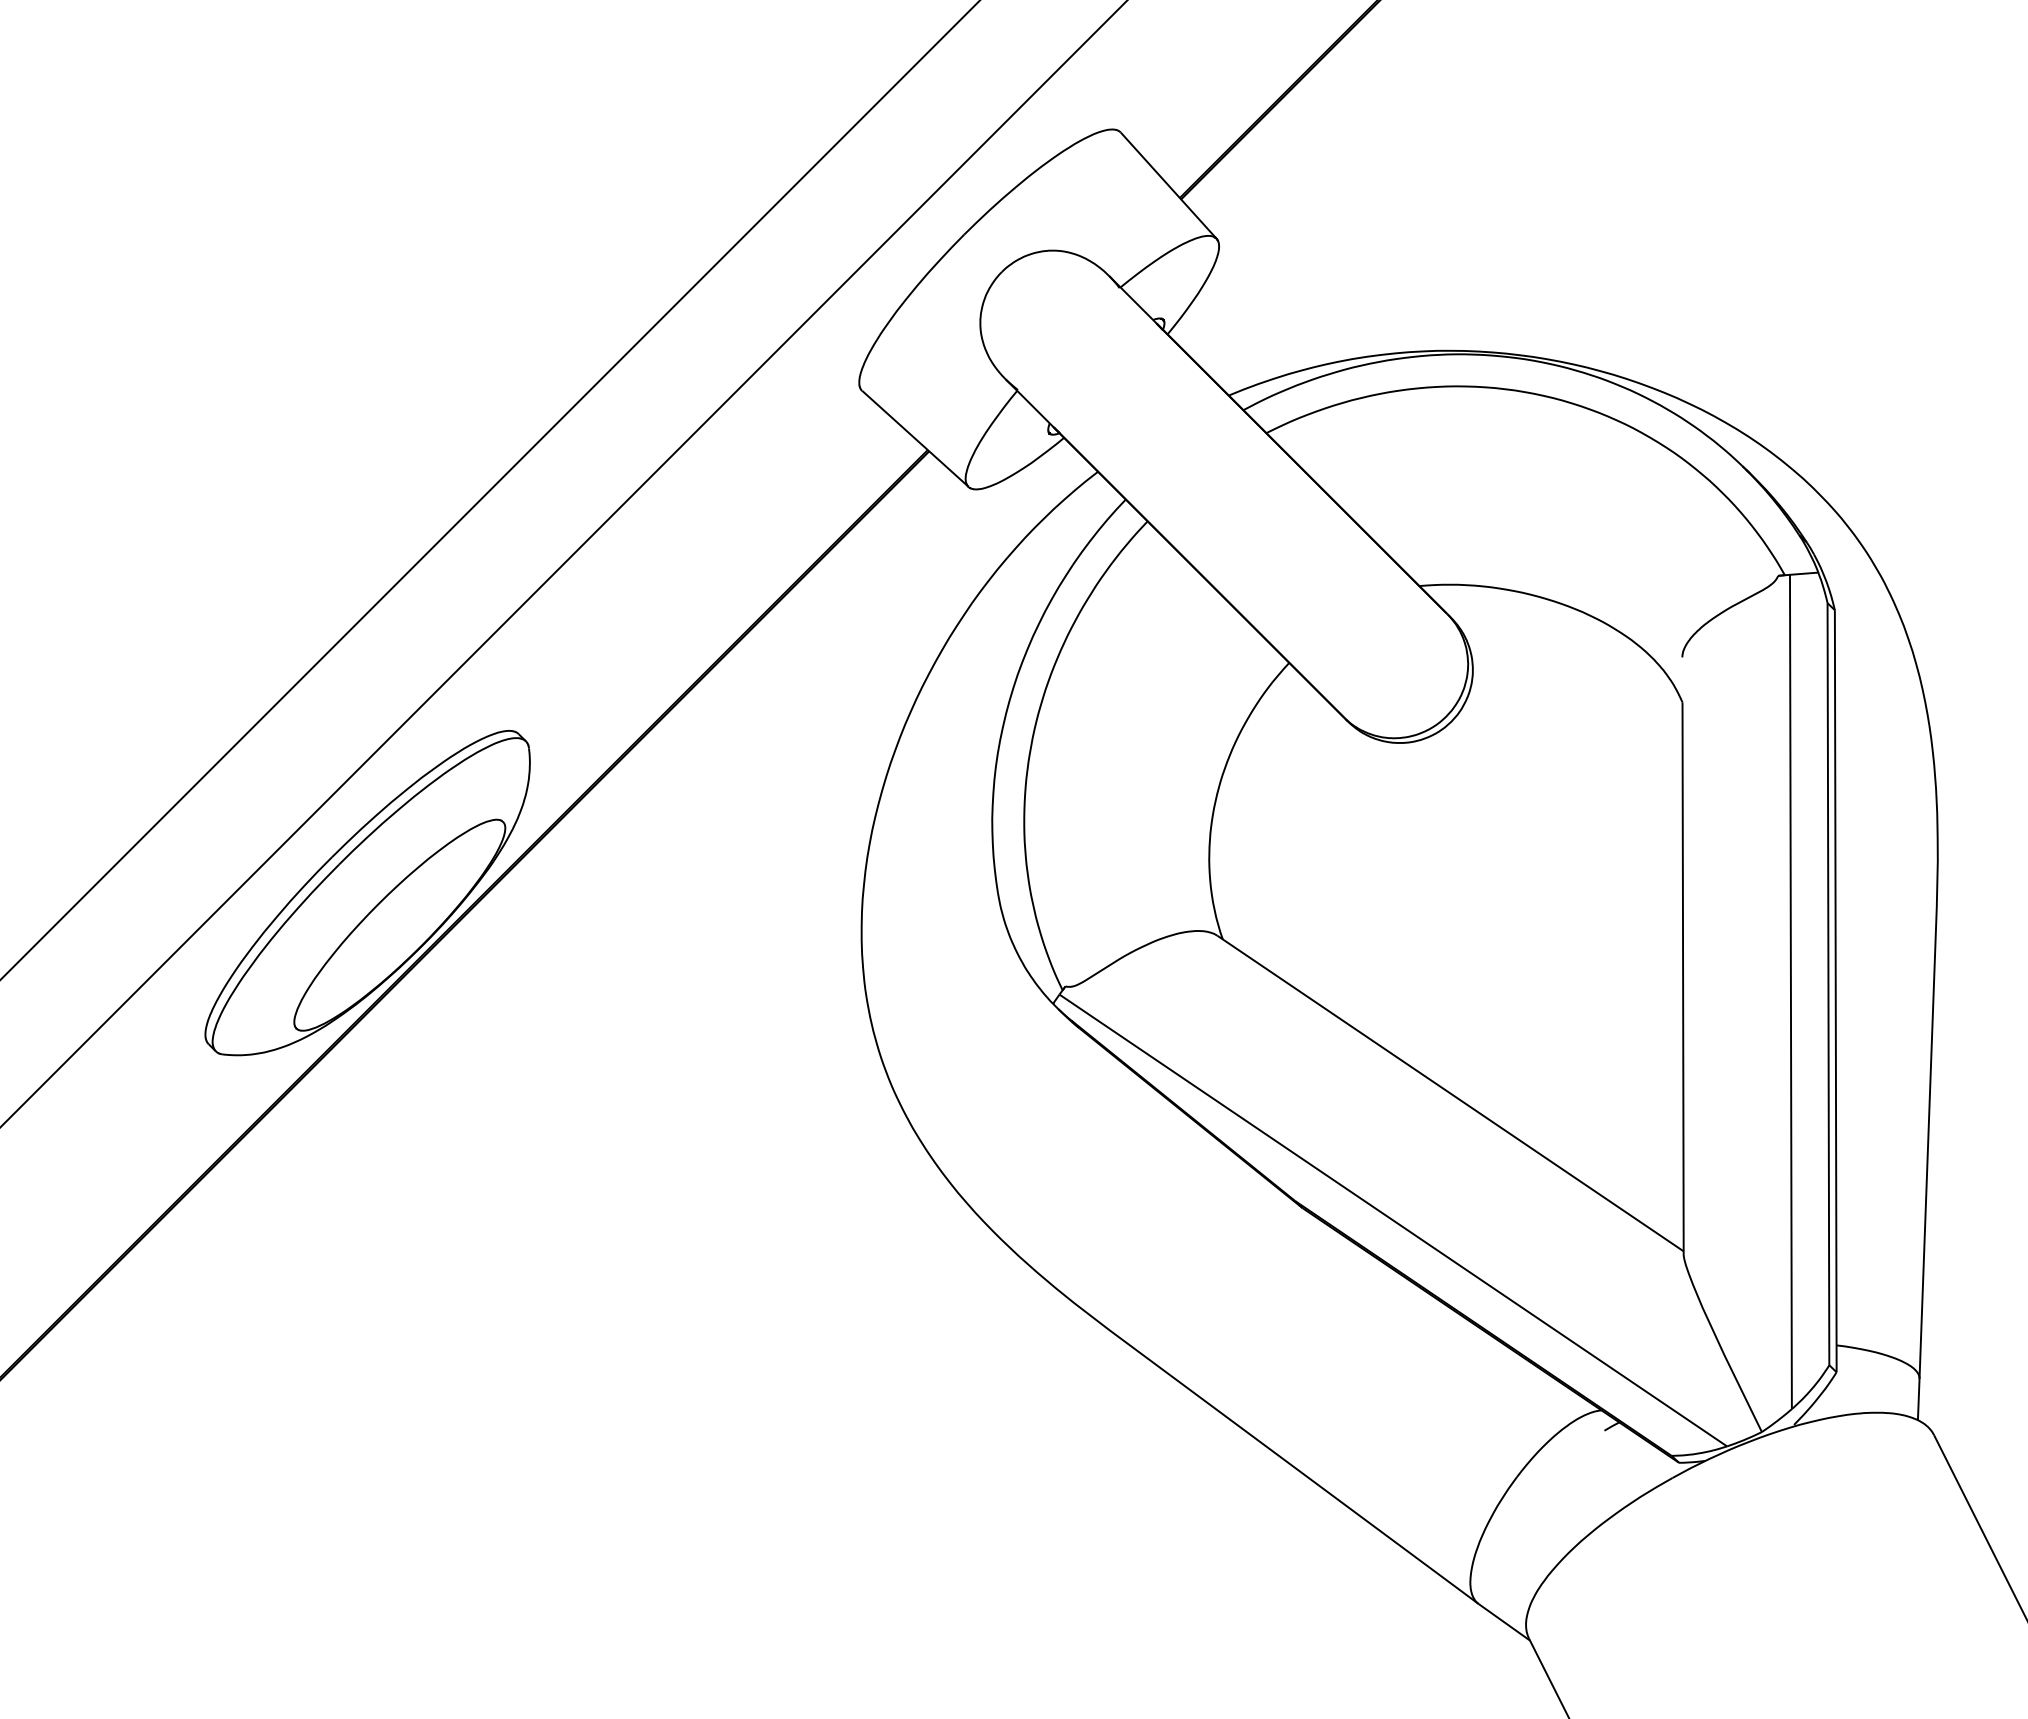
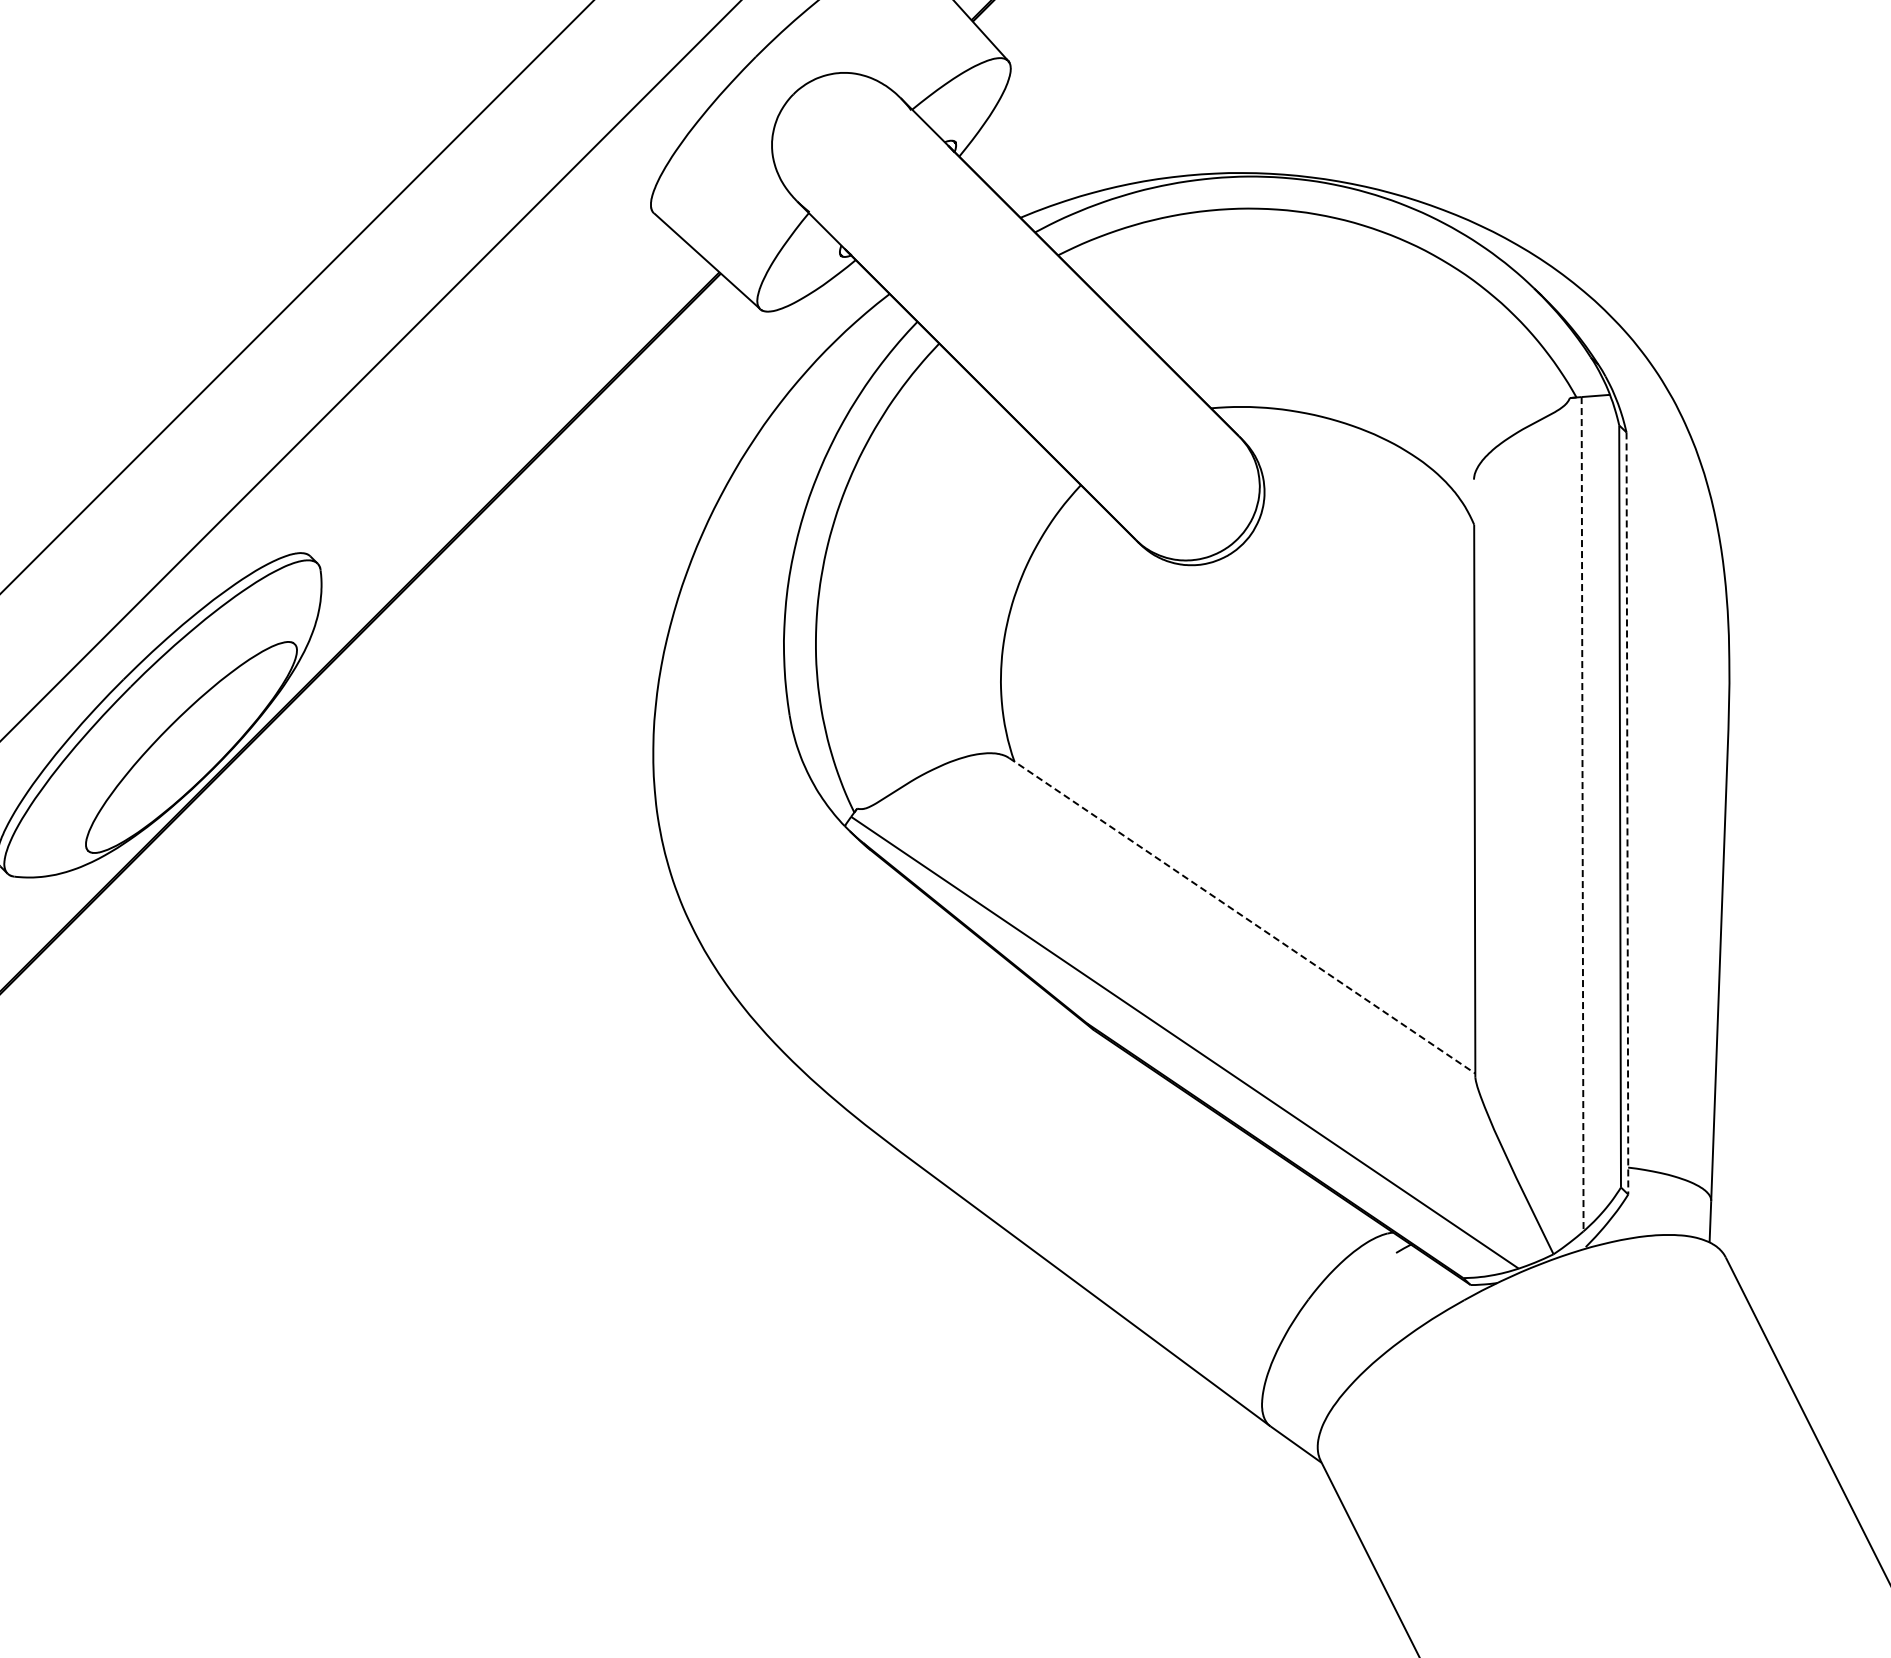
line: (1835, 991) -> (1627, 813), solid -> dashed
line: (1790, 992) -> (1582, 814), solid -> dashed
line: (1451, 1093) -> (1243, 915), solid -> dashed

